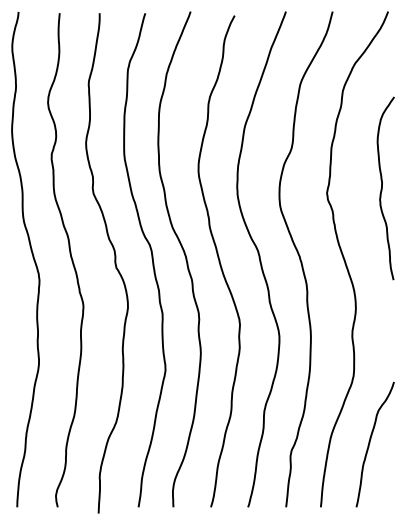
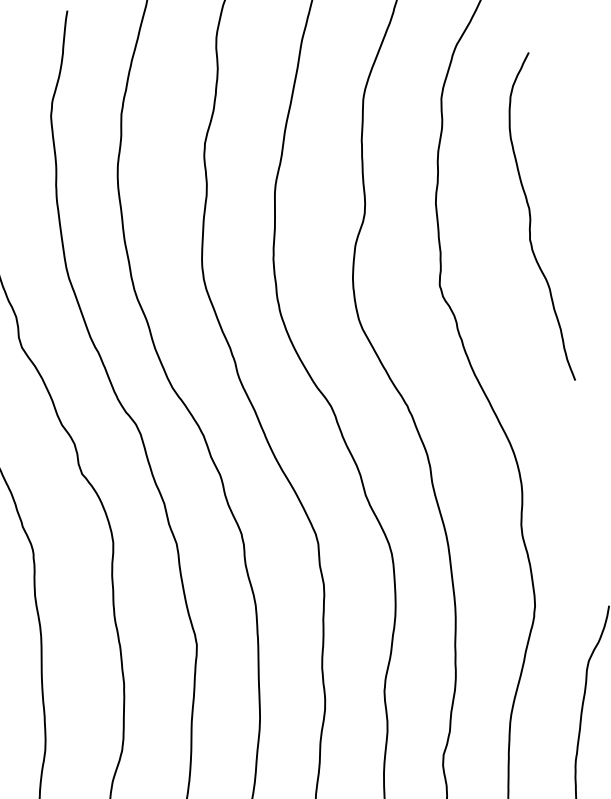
curve: (382, 188) -> (531, 219), moved

